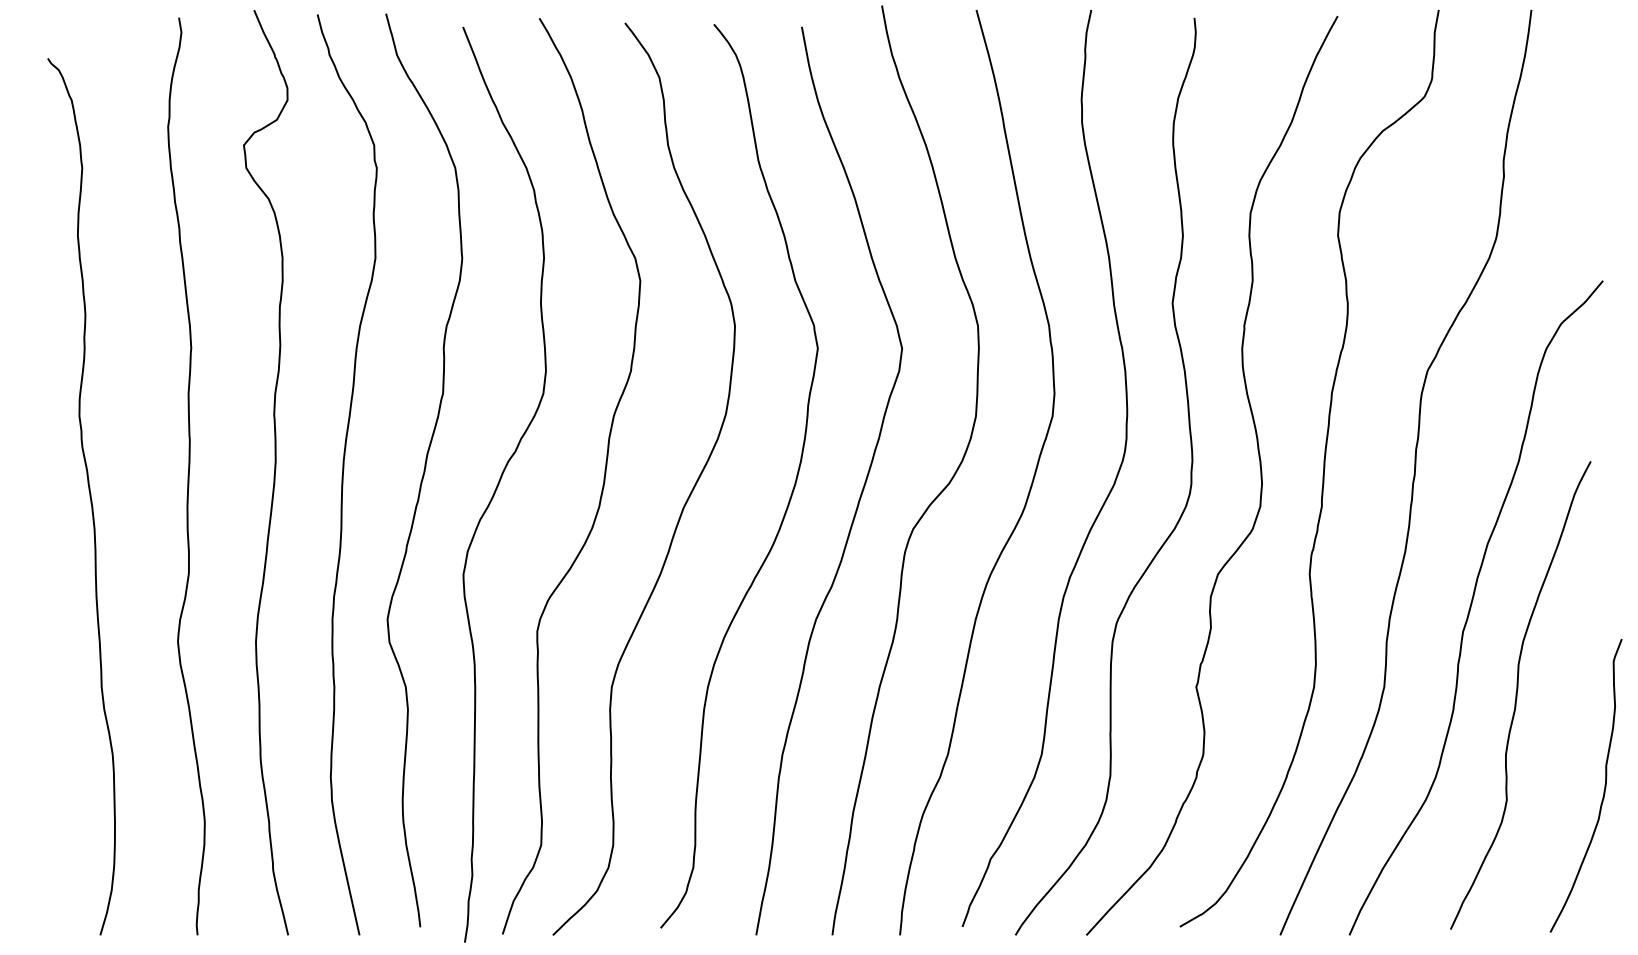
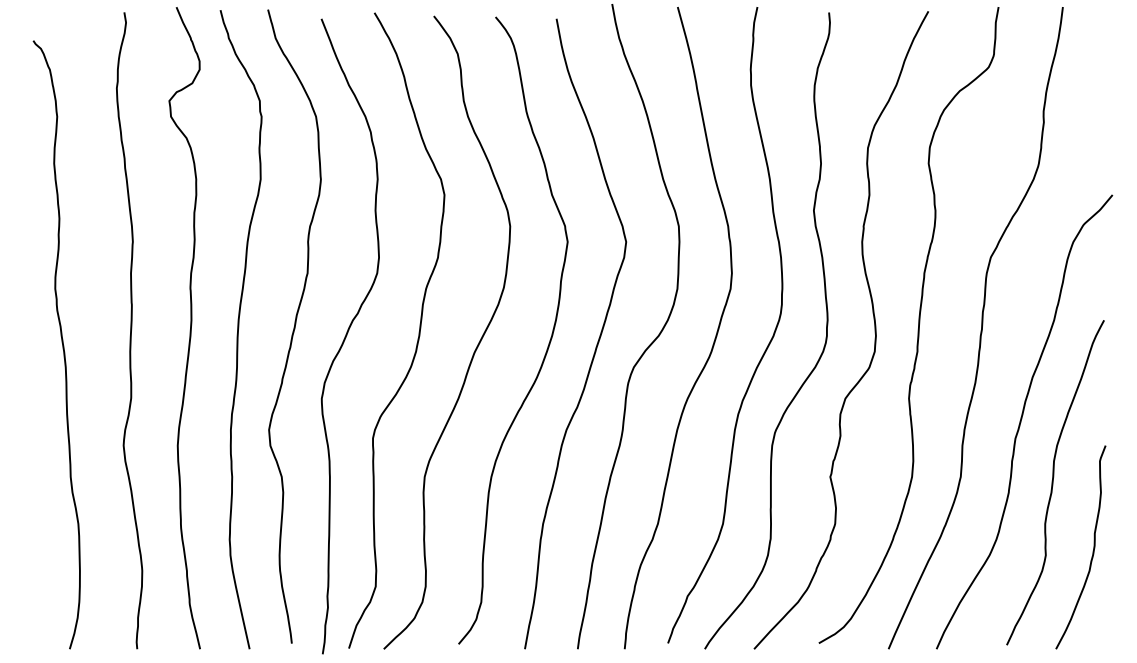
curve: (1602, 791) -> (1092, 551), moved

